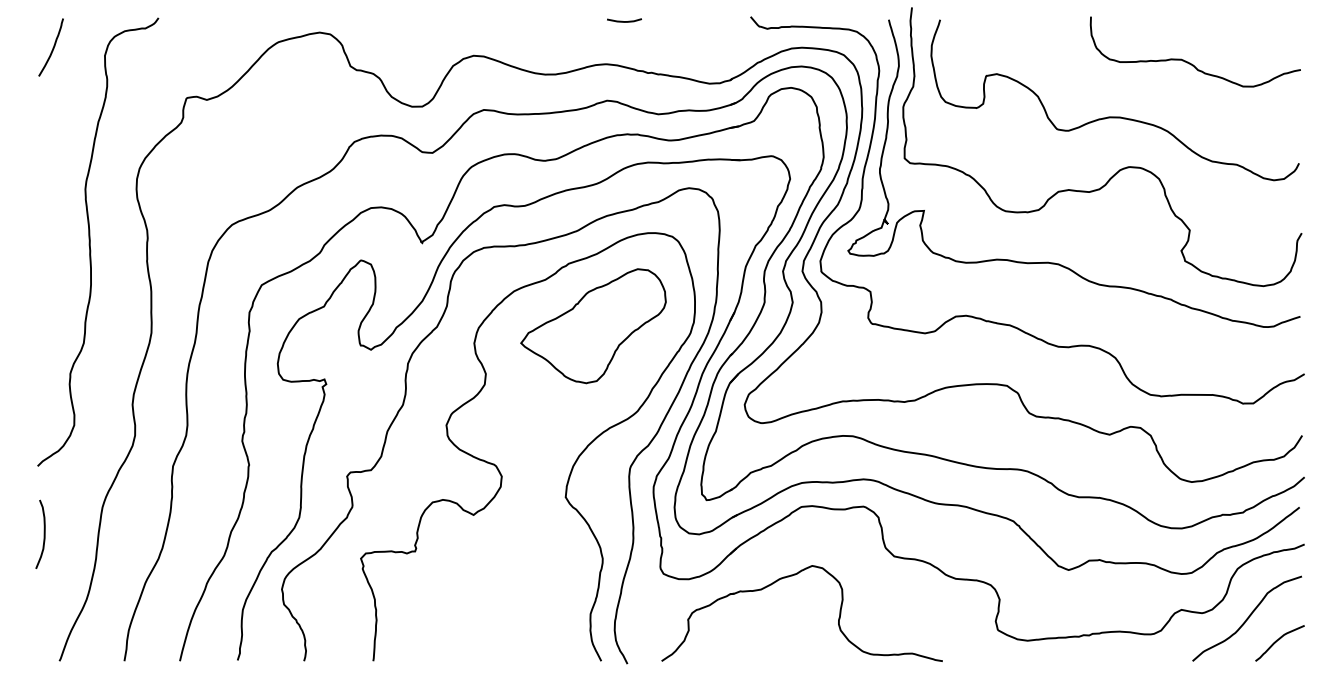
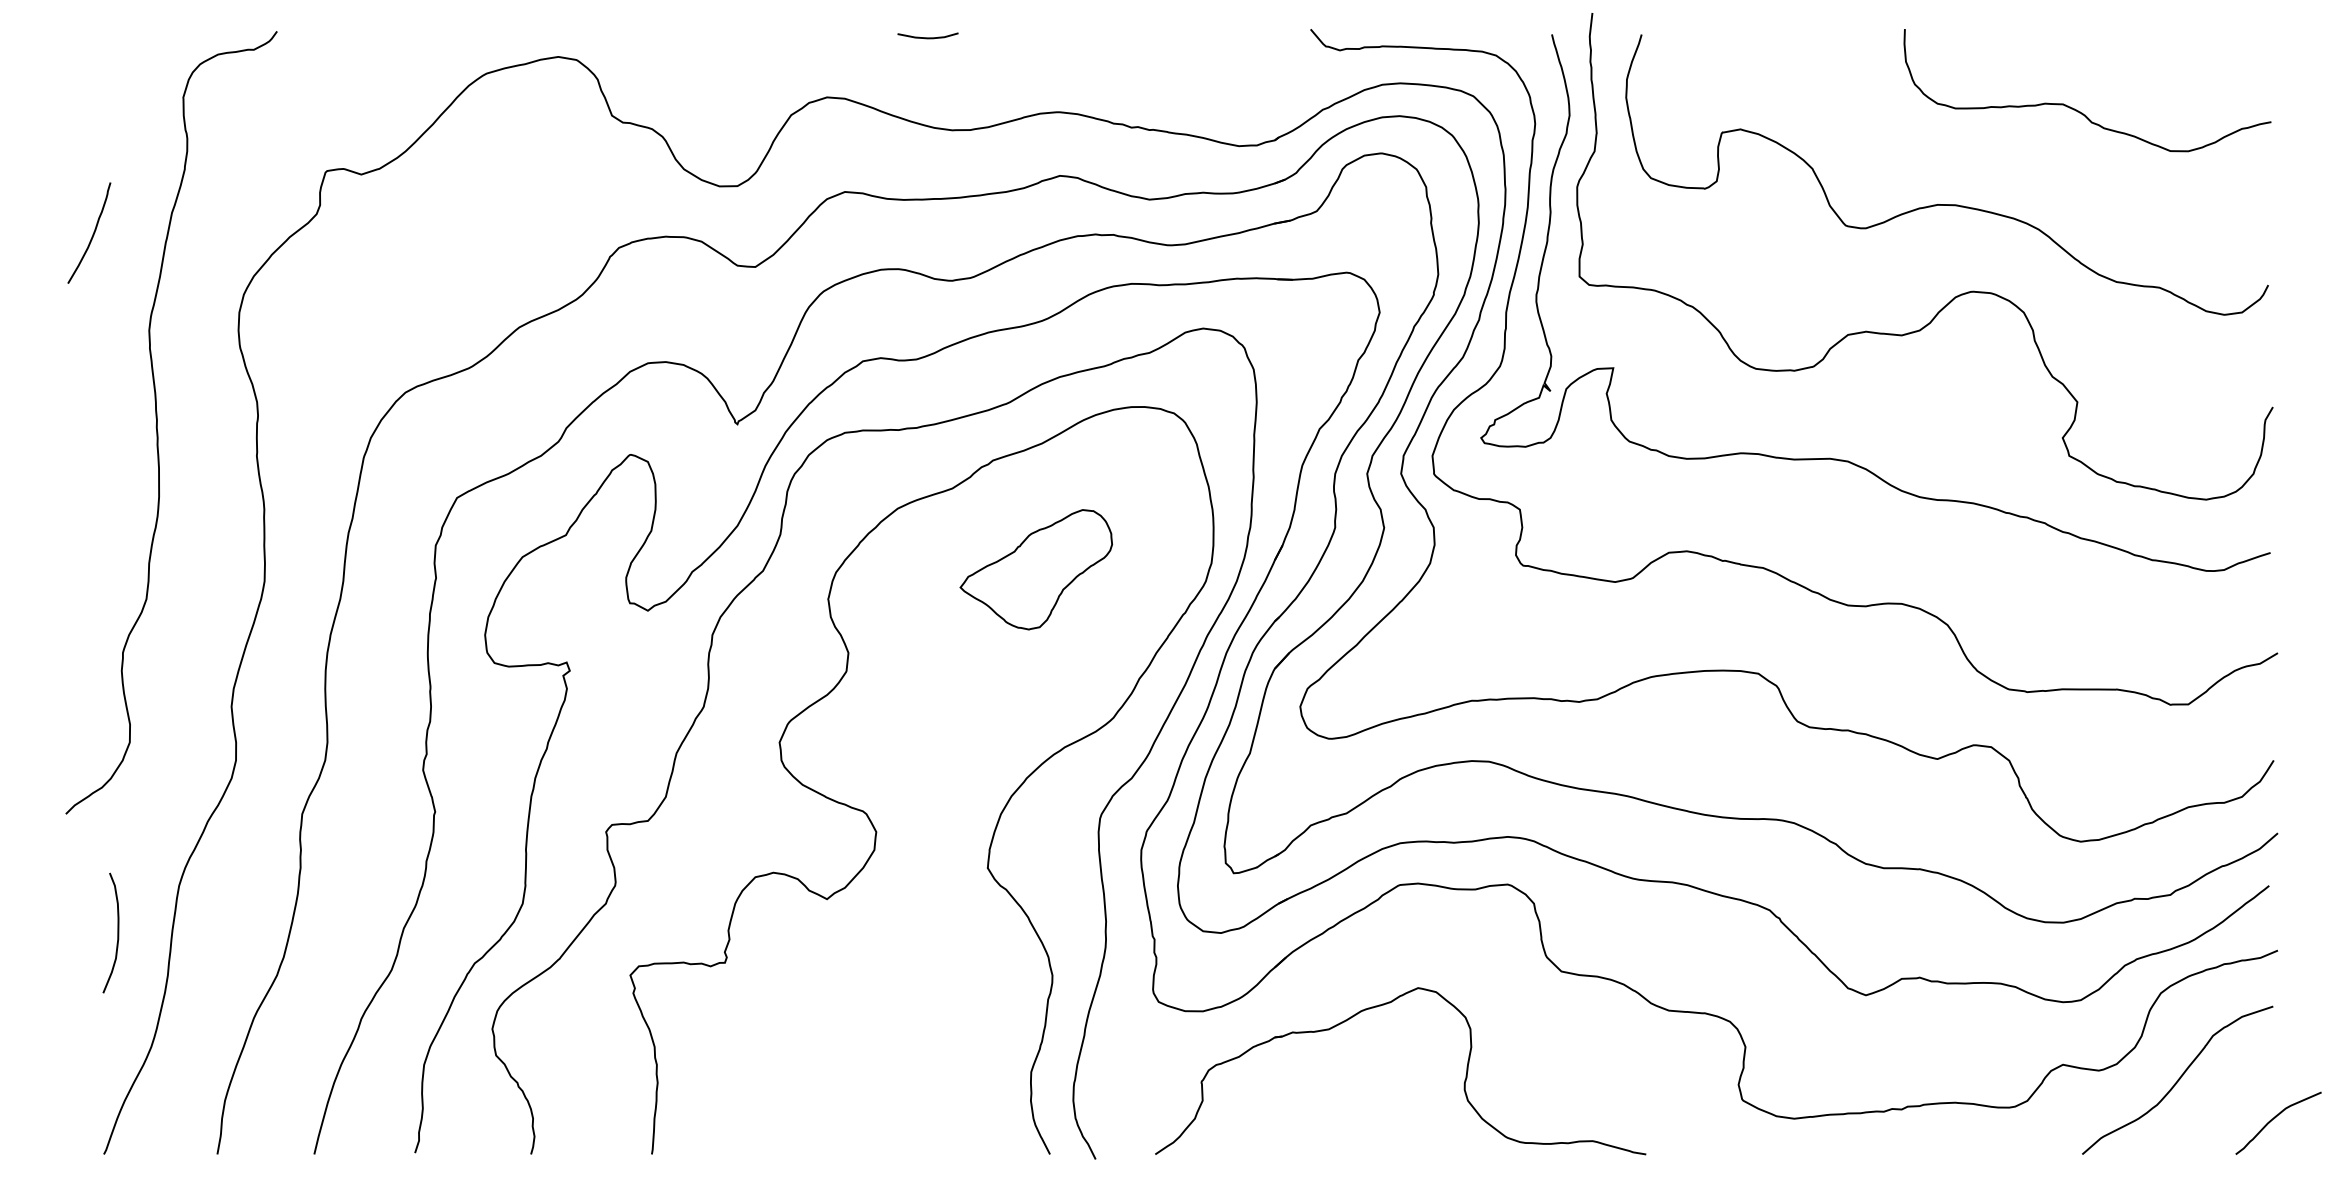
curve: (624, 21) -> (928, 37), moved
curve: (52, 47) -> (91, 233), moved
part: (593, 326) -> (1036, 570), size x0.6
curve: (43, 533) -> (116, 931), moved
curve: (1277, 641) -> (2274, 1120), moved

